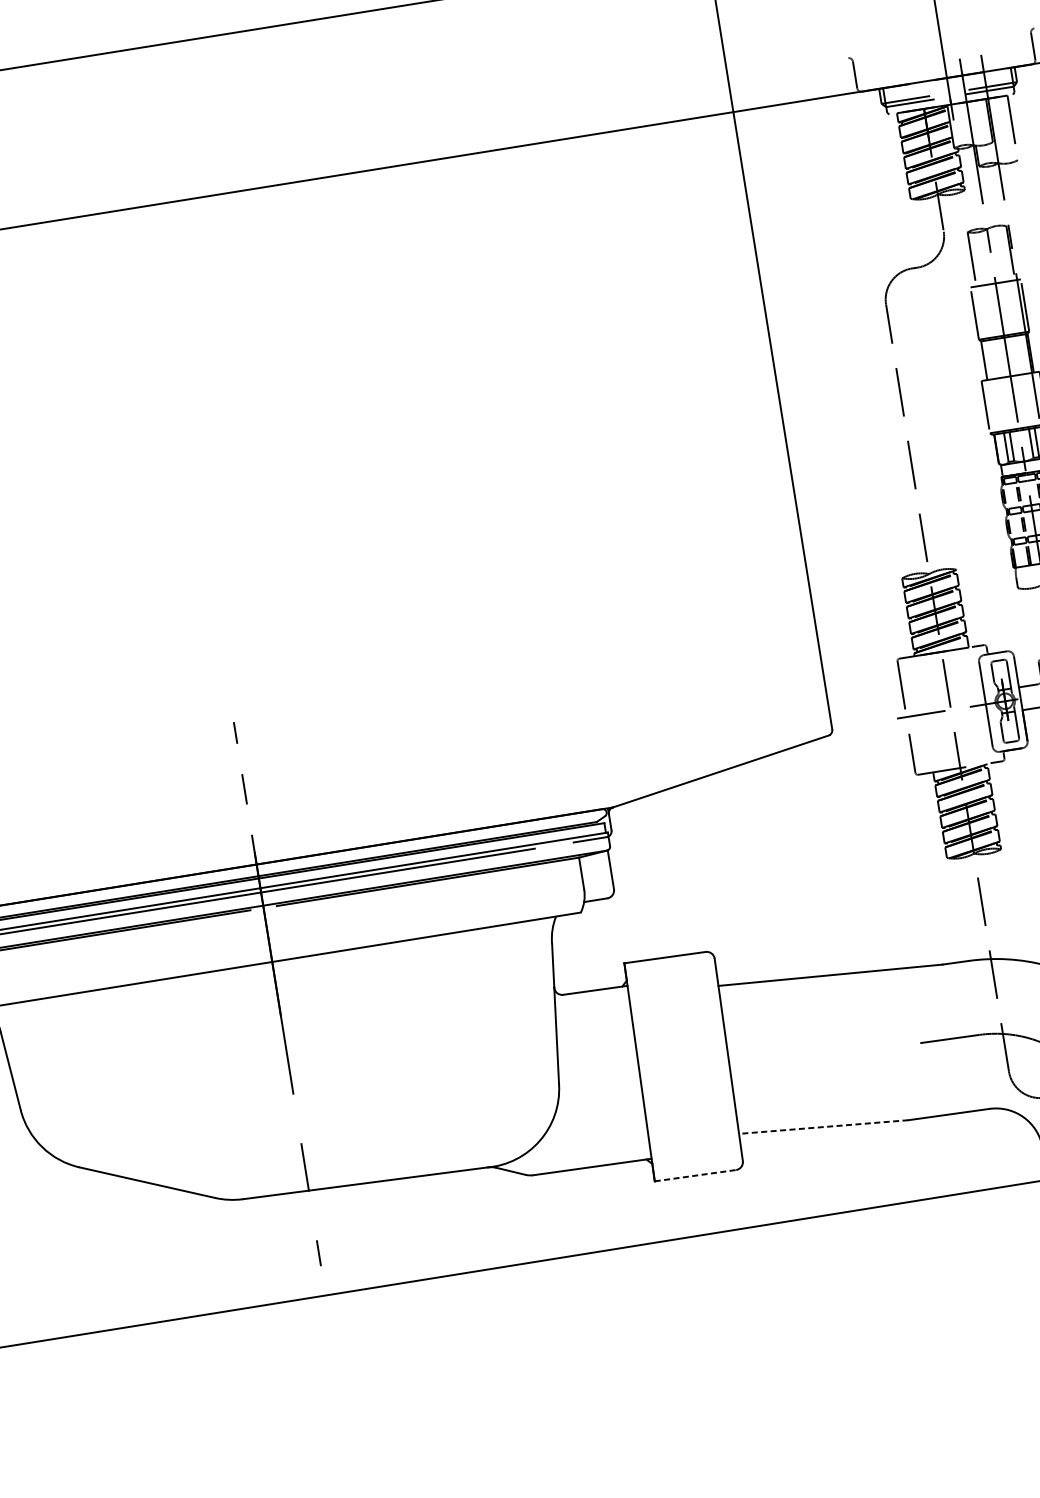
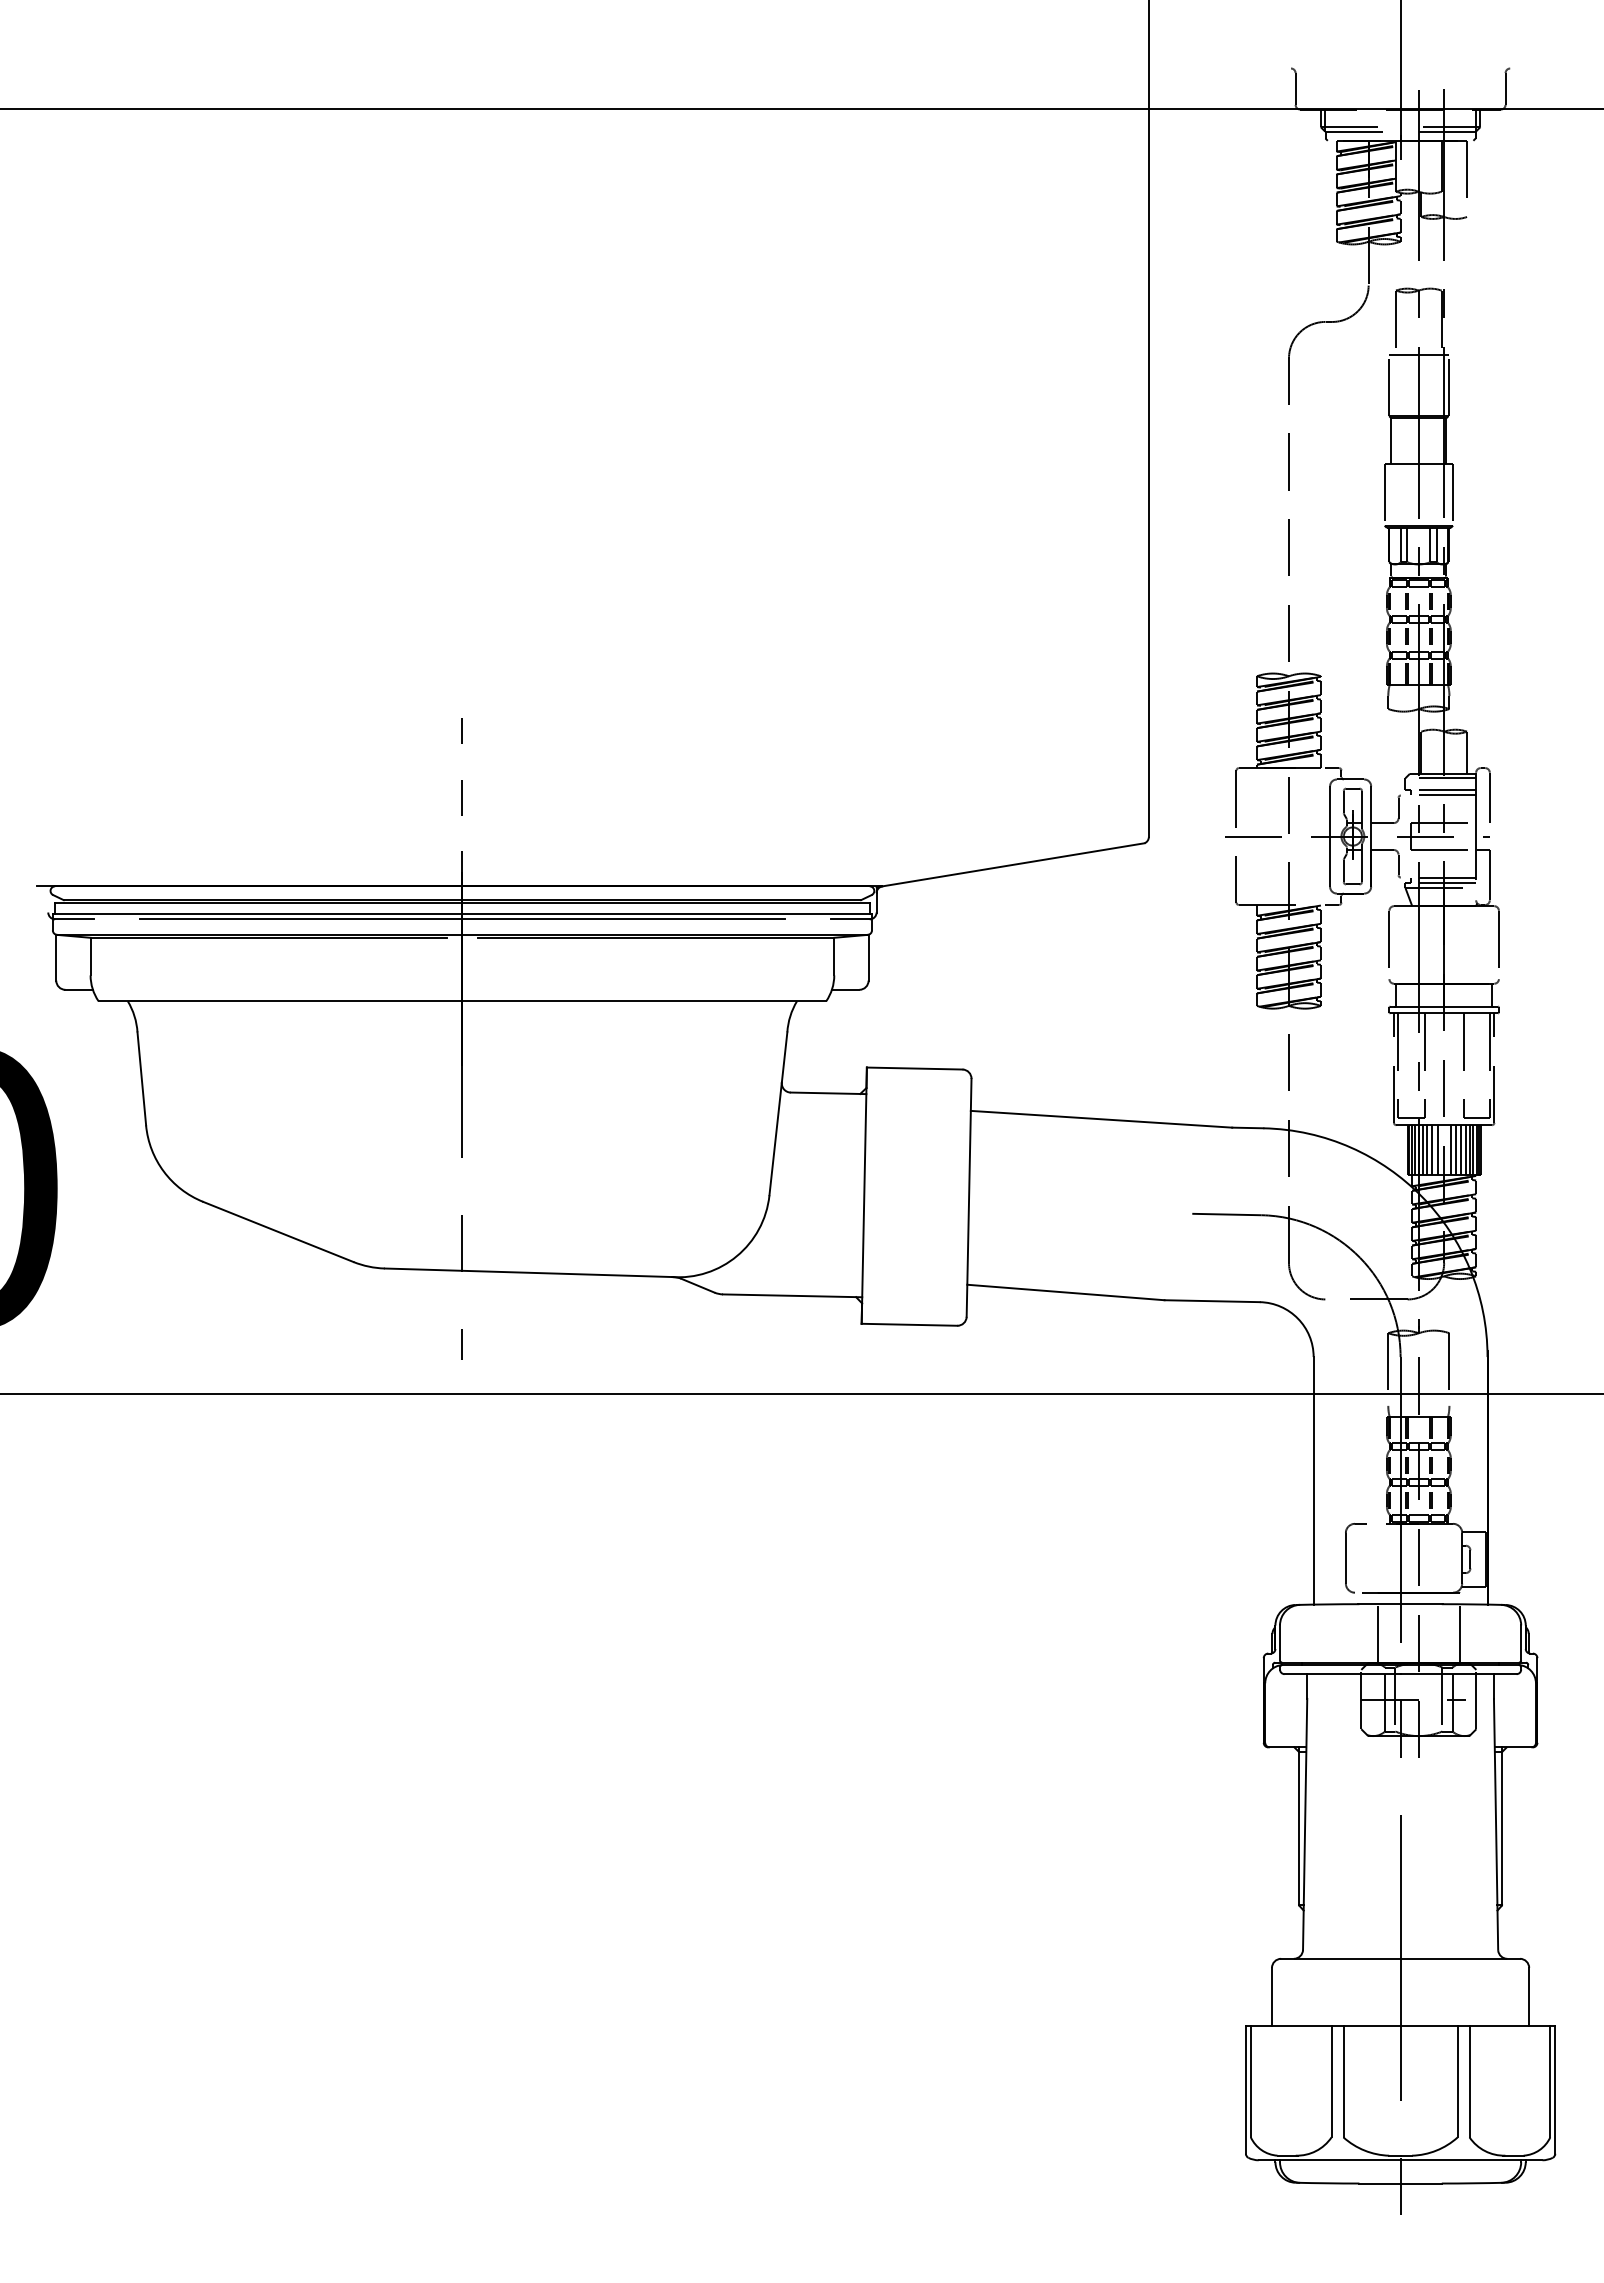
line: (823, 1127) -> (1065, 1292), dashed -> solid
line: (695, 1175) -> (909, 1324), dashed -> solid

